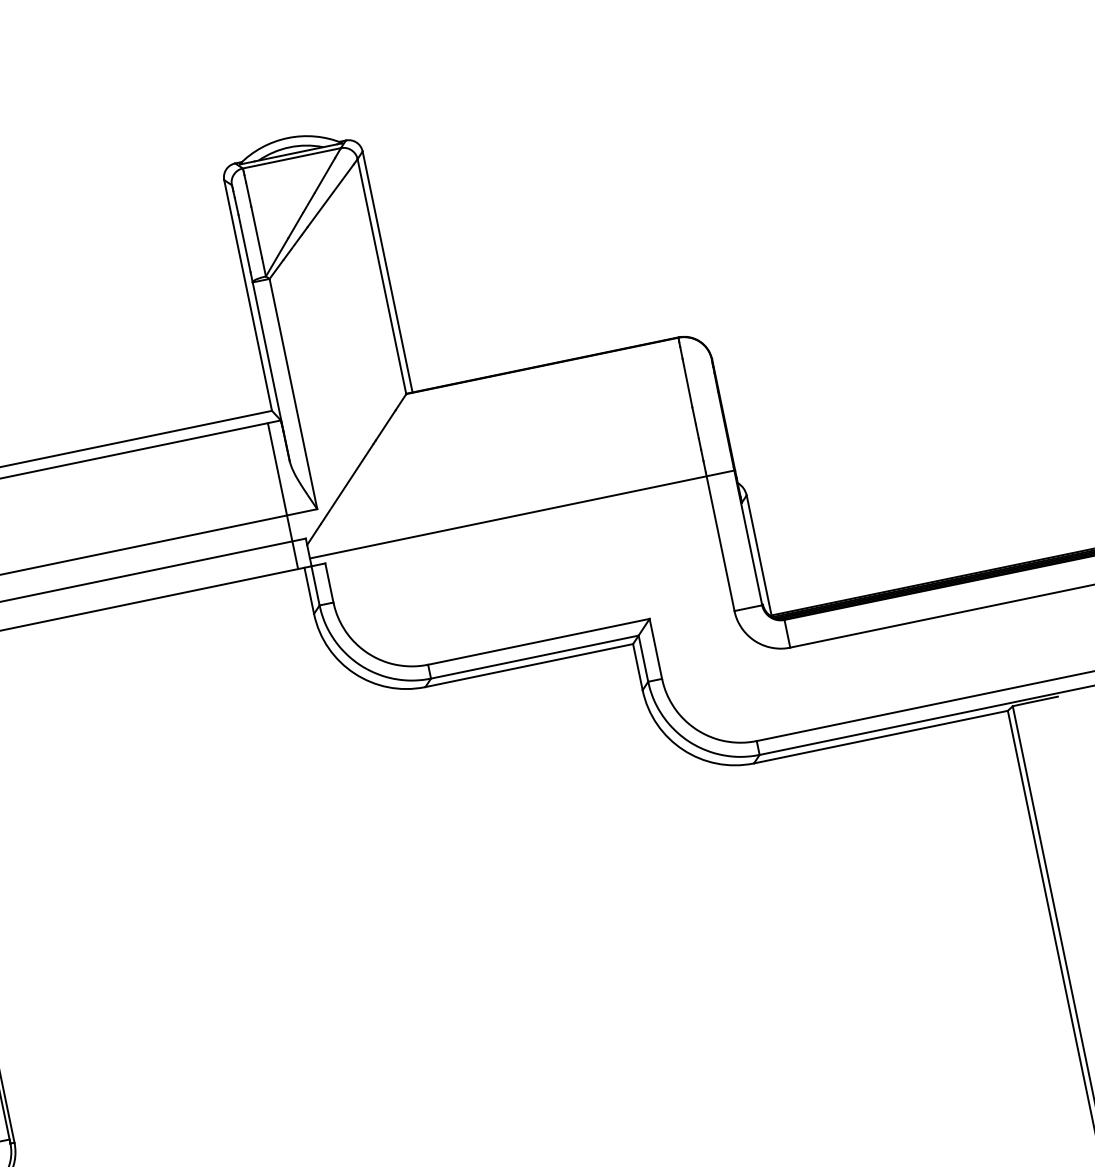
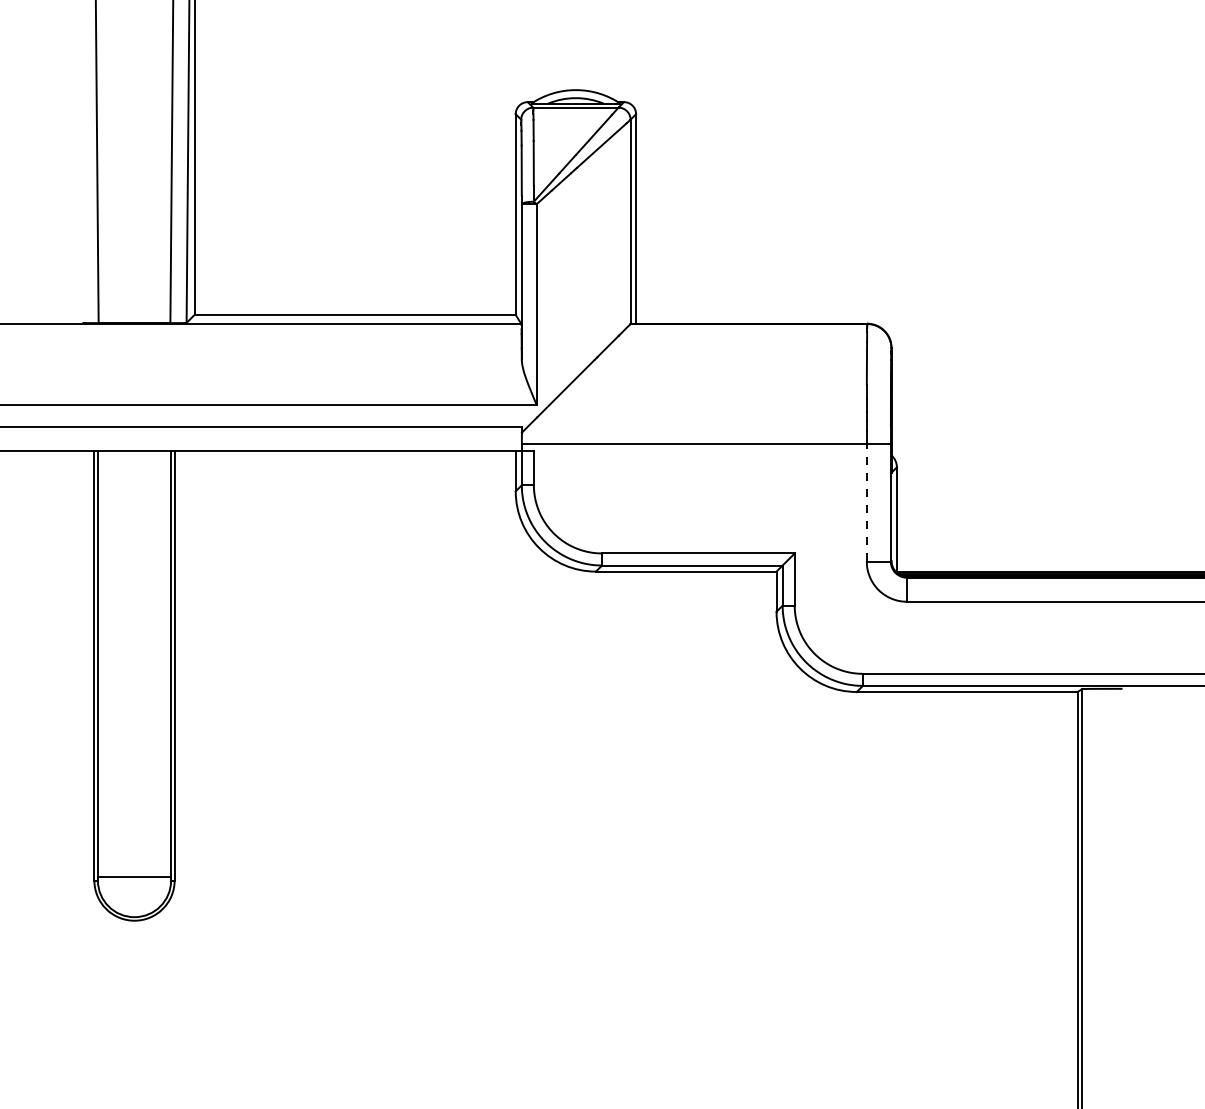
line: (283, 495) -> (510, 387), removed
line: (719, 542) -> (866, 501), solid -> dashed

